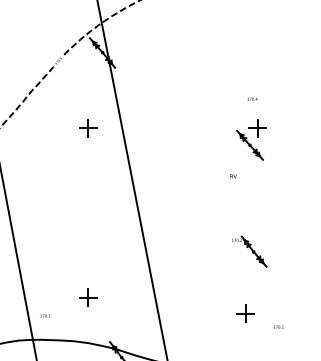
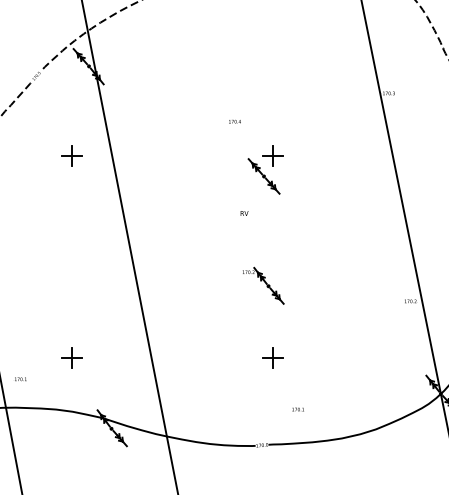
text: (252, 99) -> (234, 121), moved
part: (249, 251) -> (263, 285), moved
part: (245, 313) -> (272, 357), moved
text: (278, 327) -> (297, 409), moved

